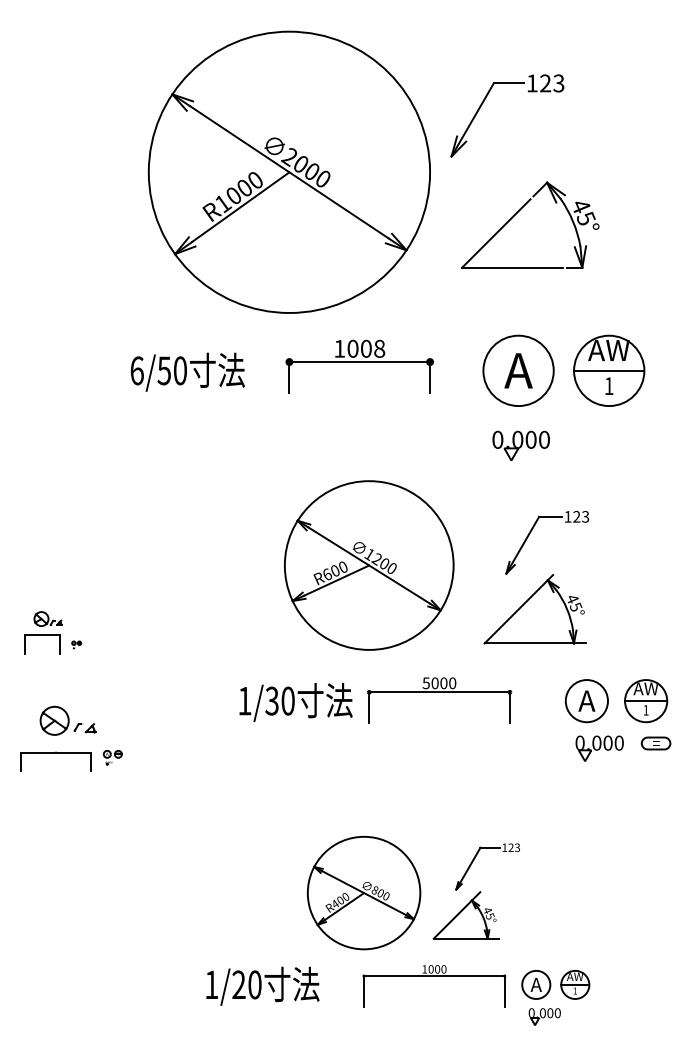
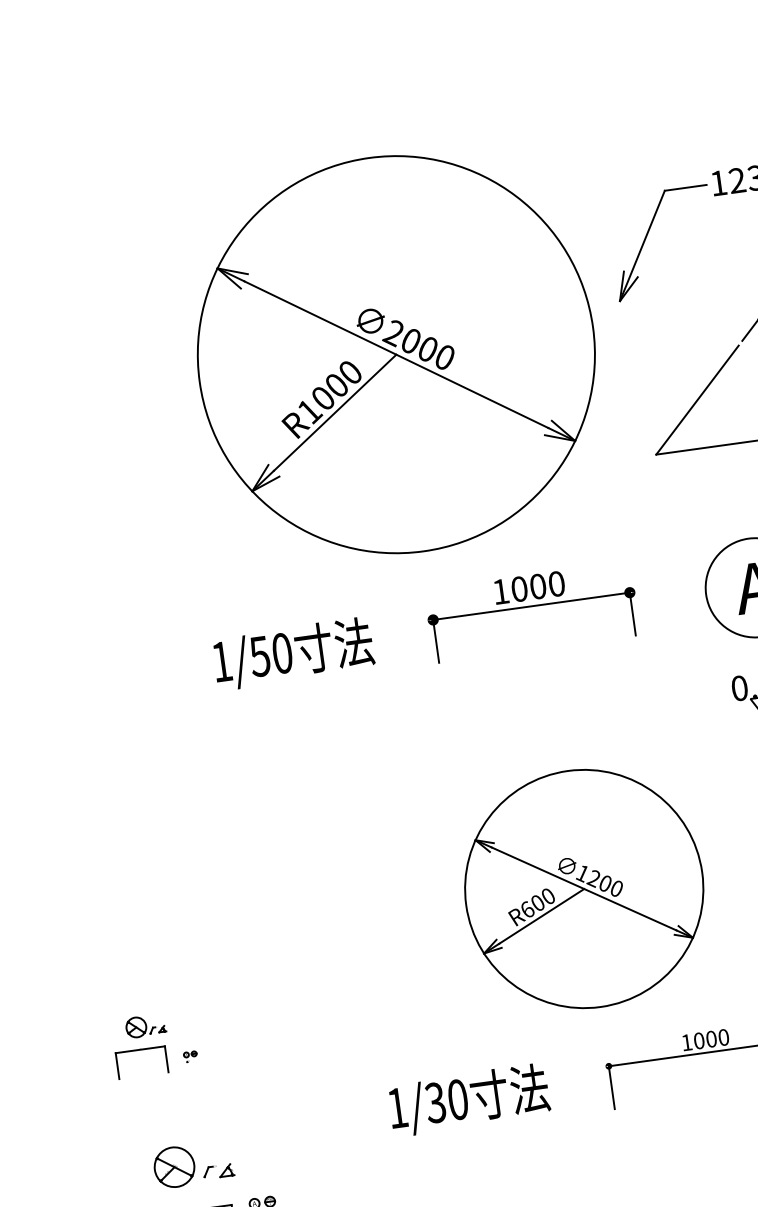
text: (379, 348) -> (556, 583), 1008 -> 1000
text: (136, 370) -> (220, 661), 6/50 -> 1/50
text: (425, 683) -> (685, 1043), 5000 -> 1000
text: (295, 702) -> (468, 1100), moved

